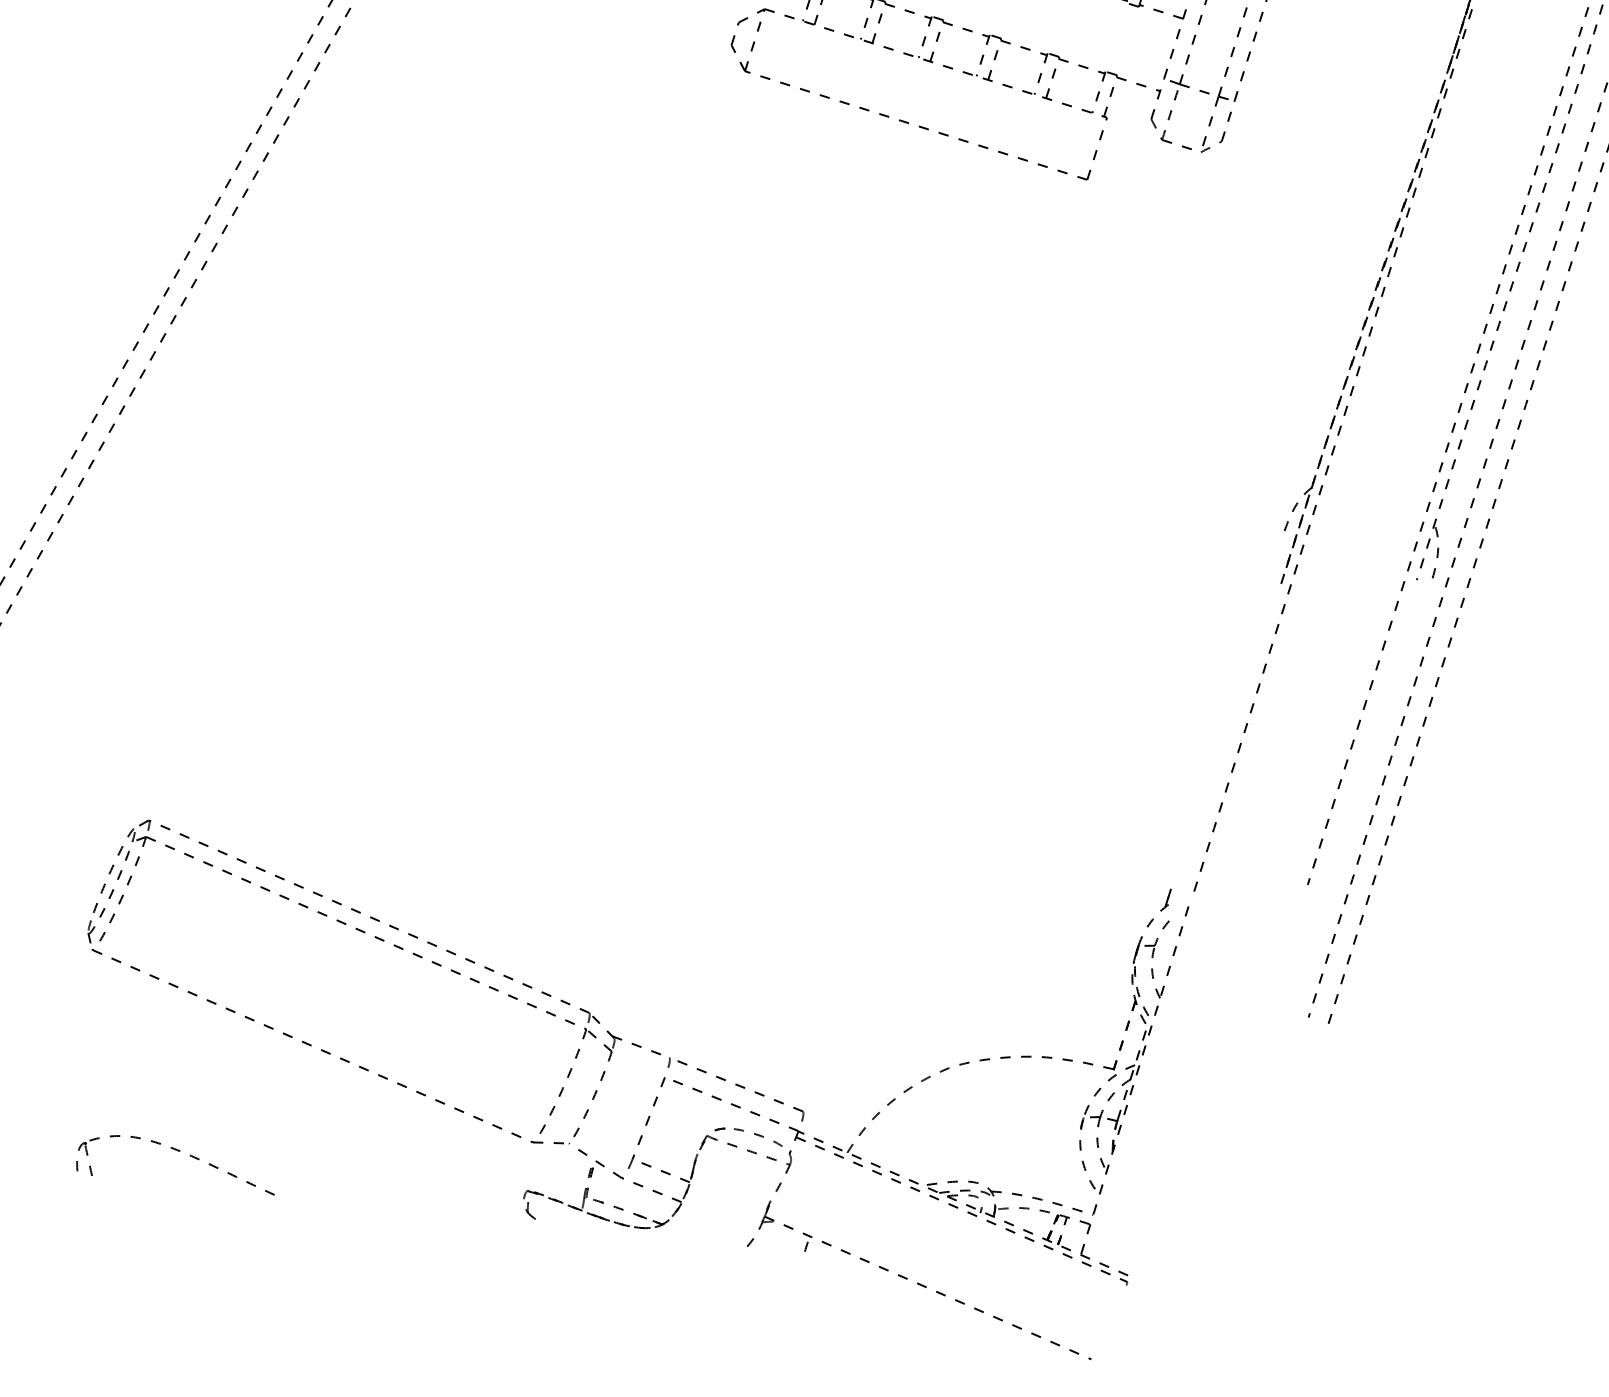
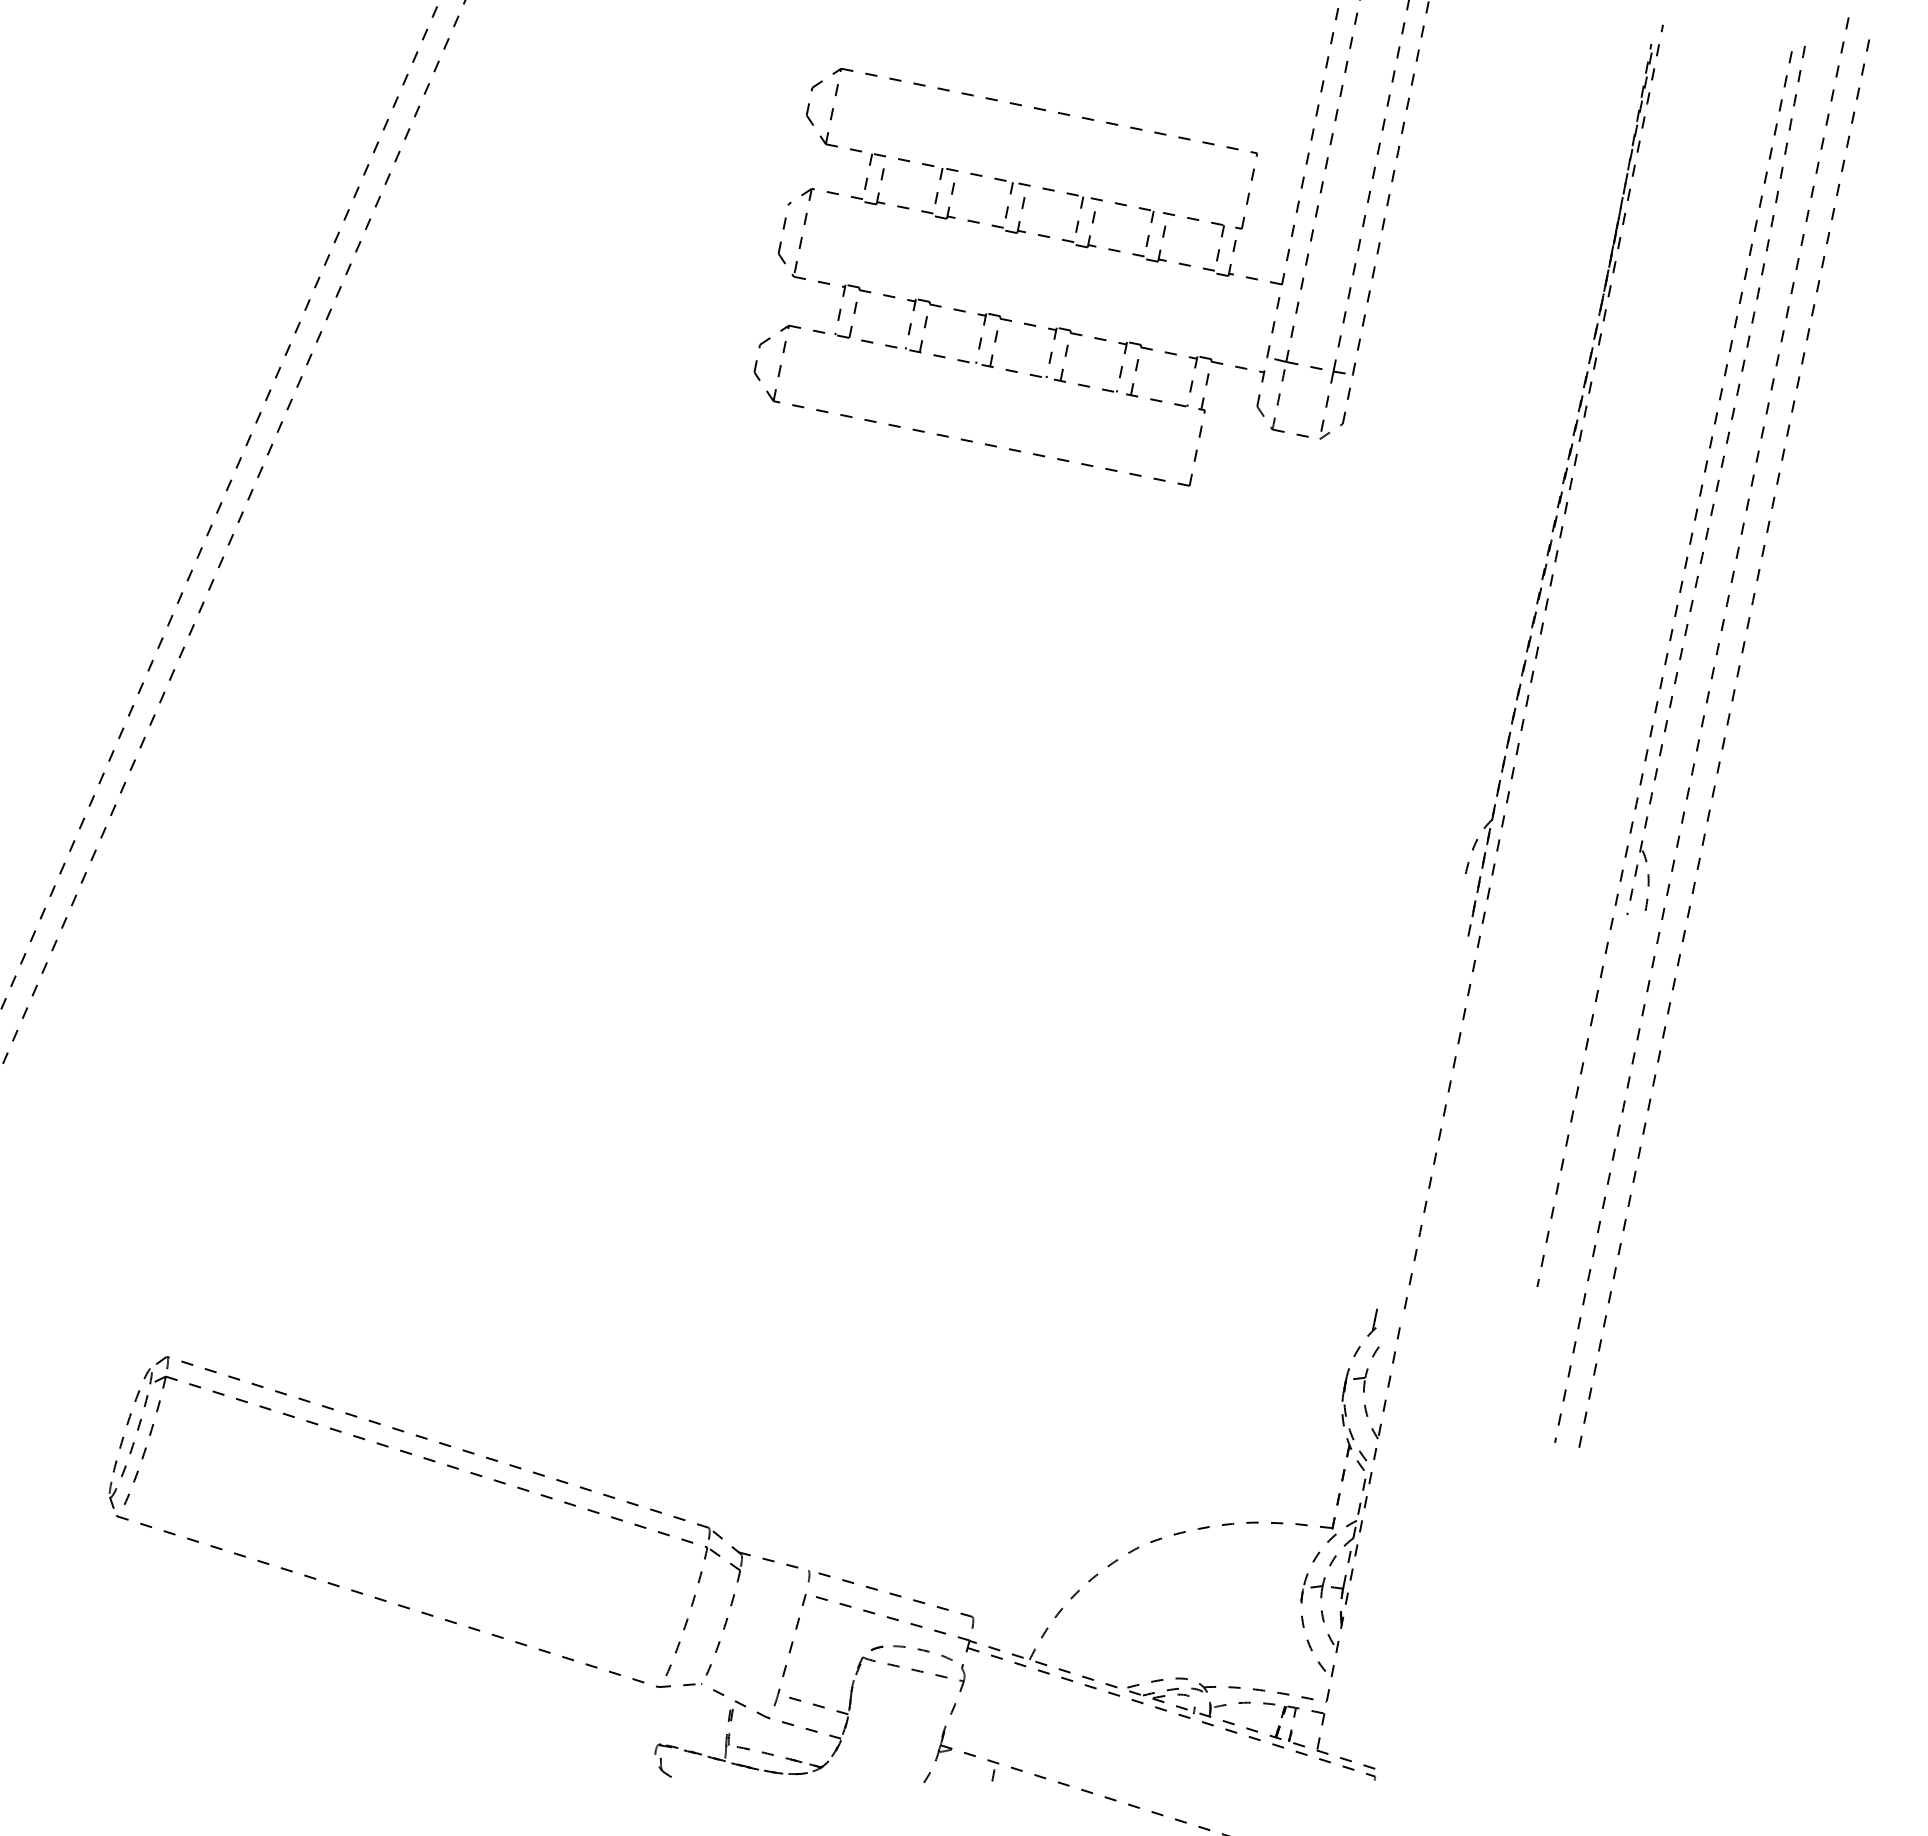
part: (178, 1151) -> (243, 1742), removed

